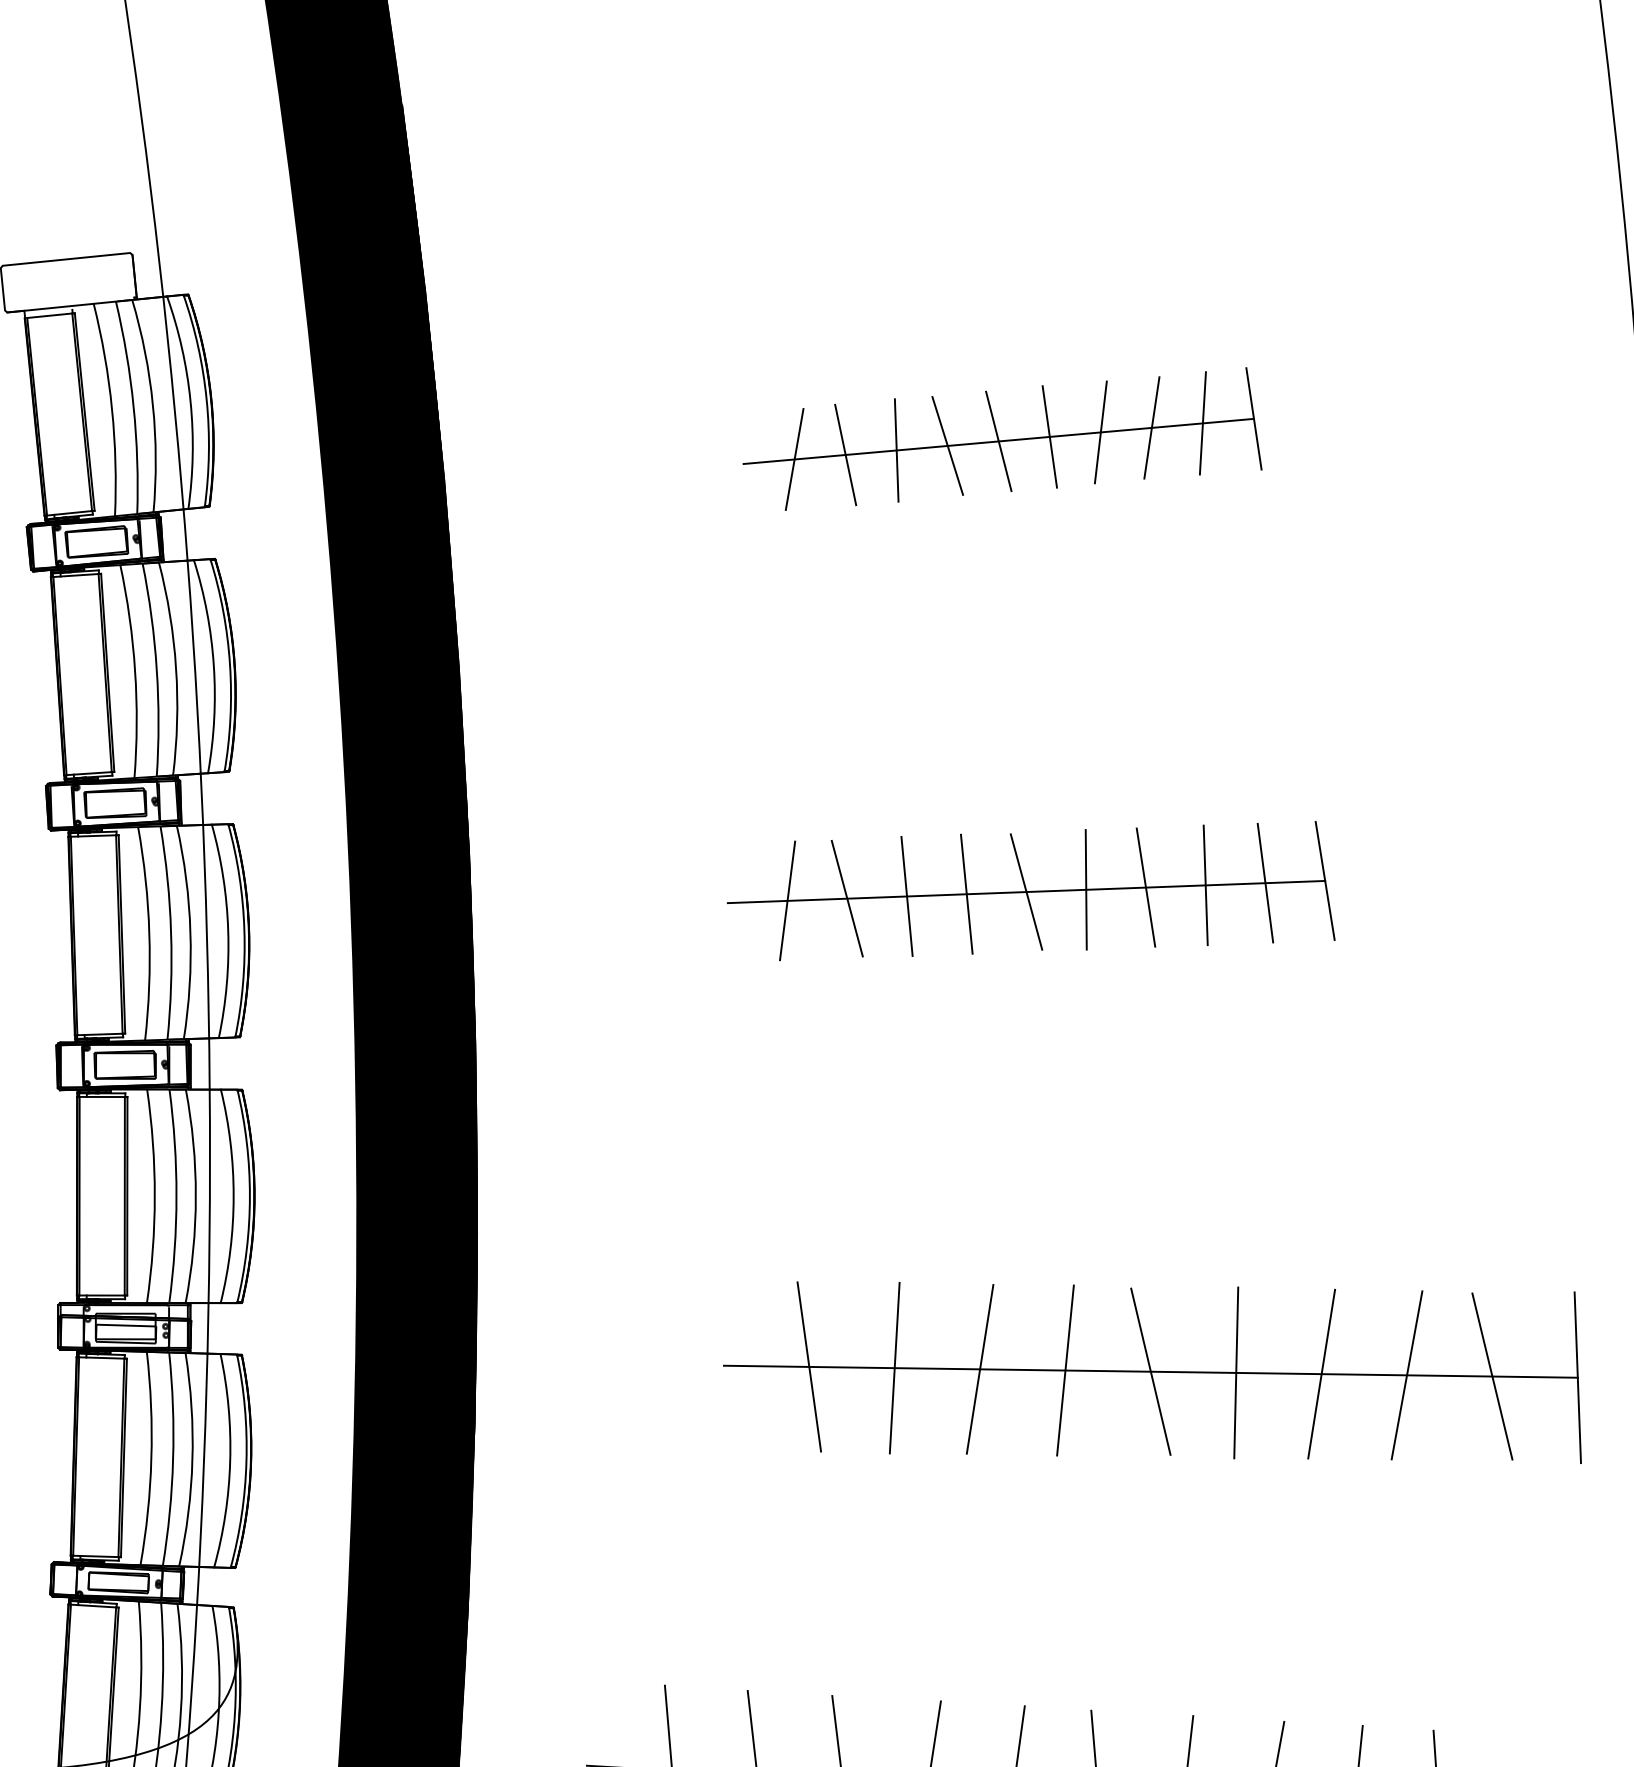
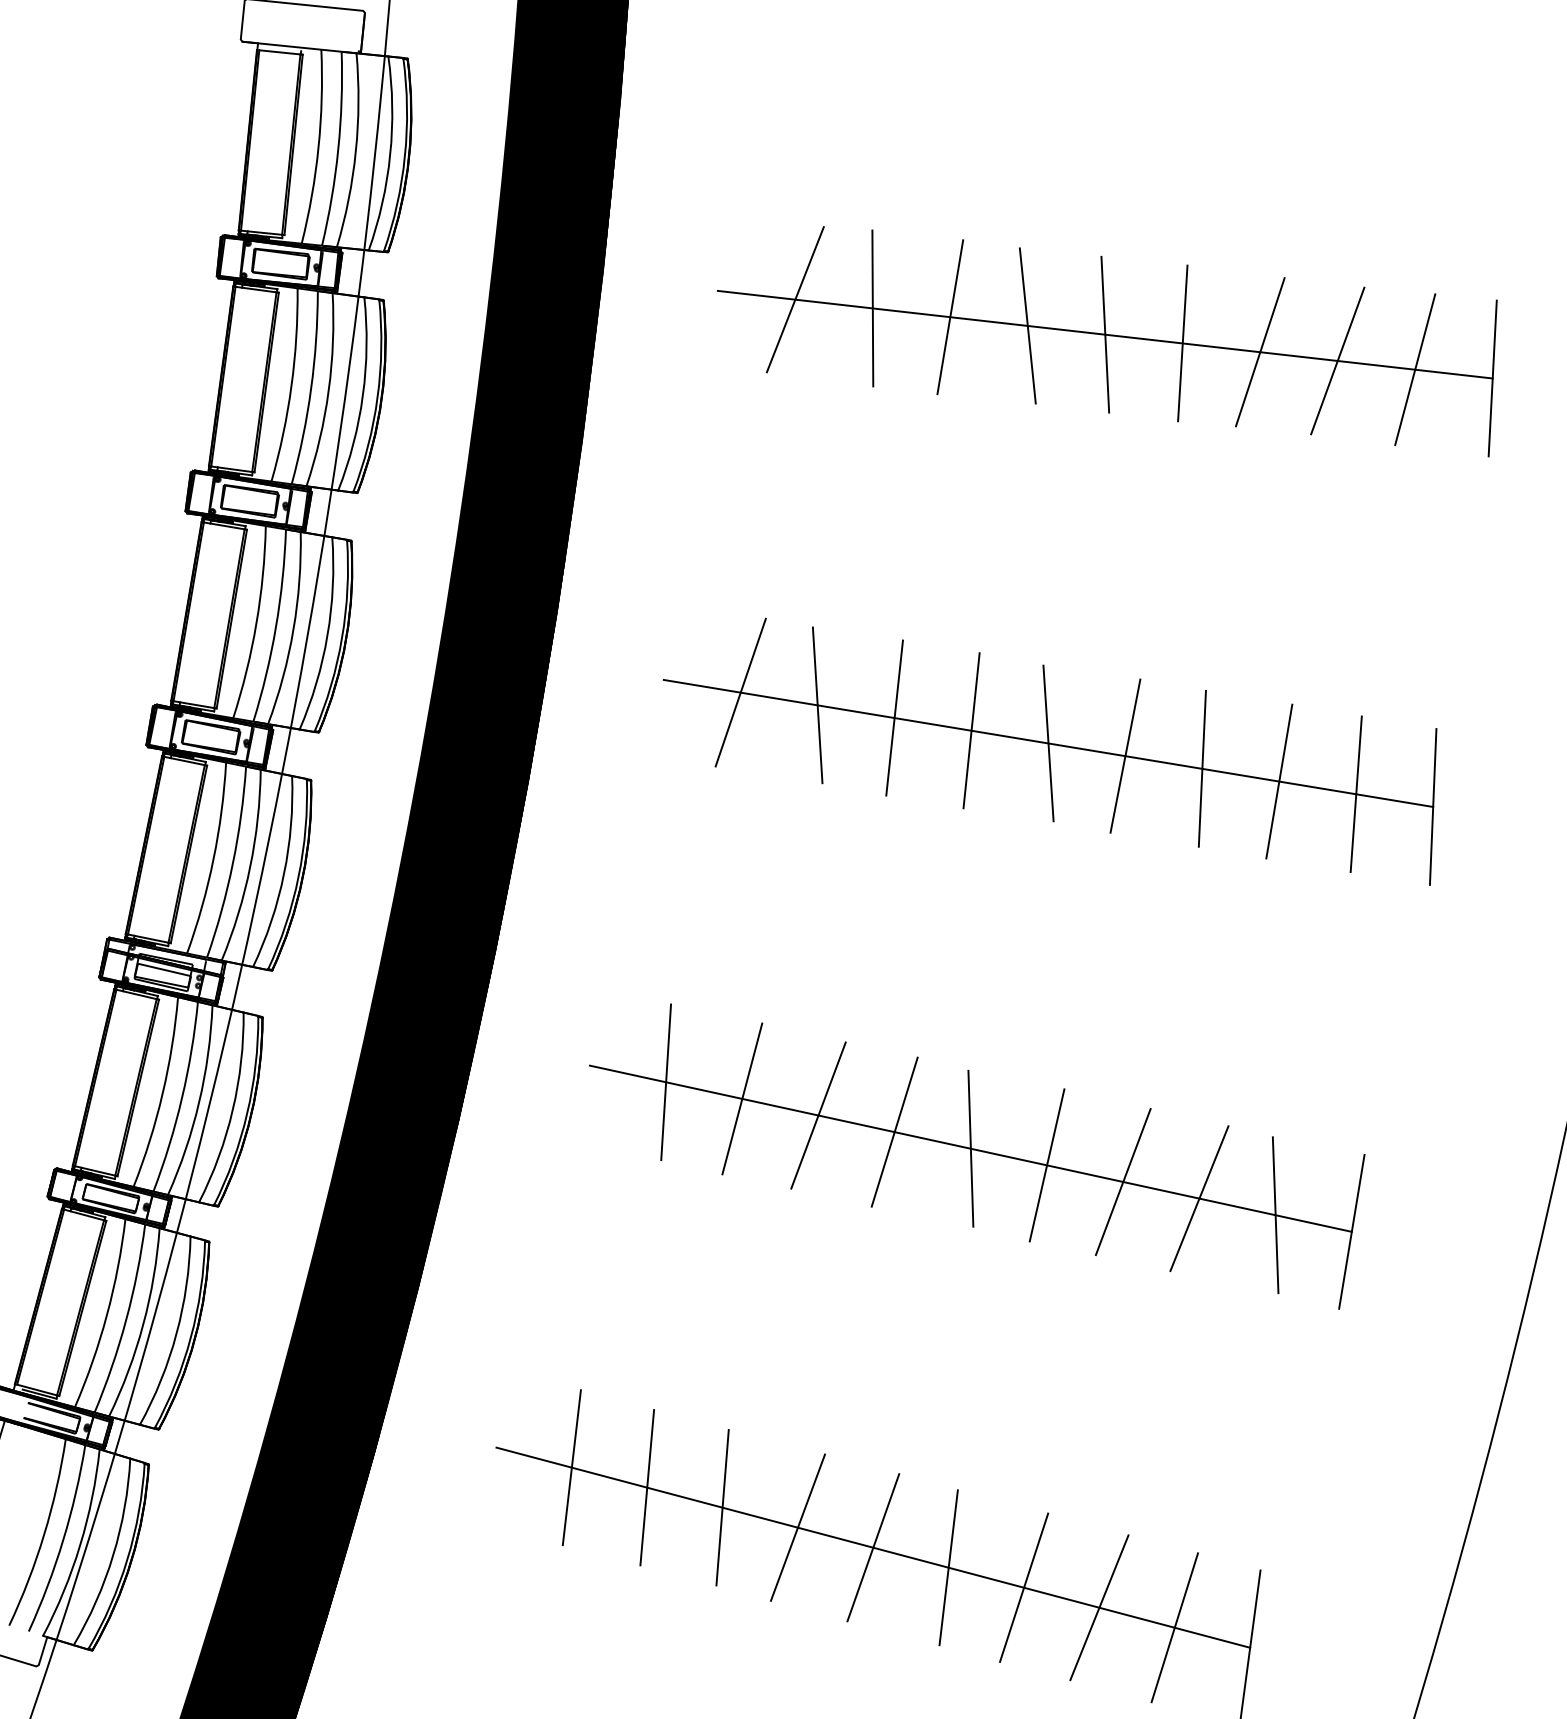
part: (1001, 445) -> (1107, 341), size x1.67
part: (1028, 897) -> (1049, 751), size x1.43
part: (1159, 1378) -> (977, 1156), moved

